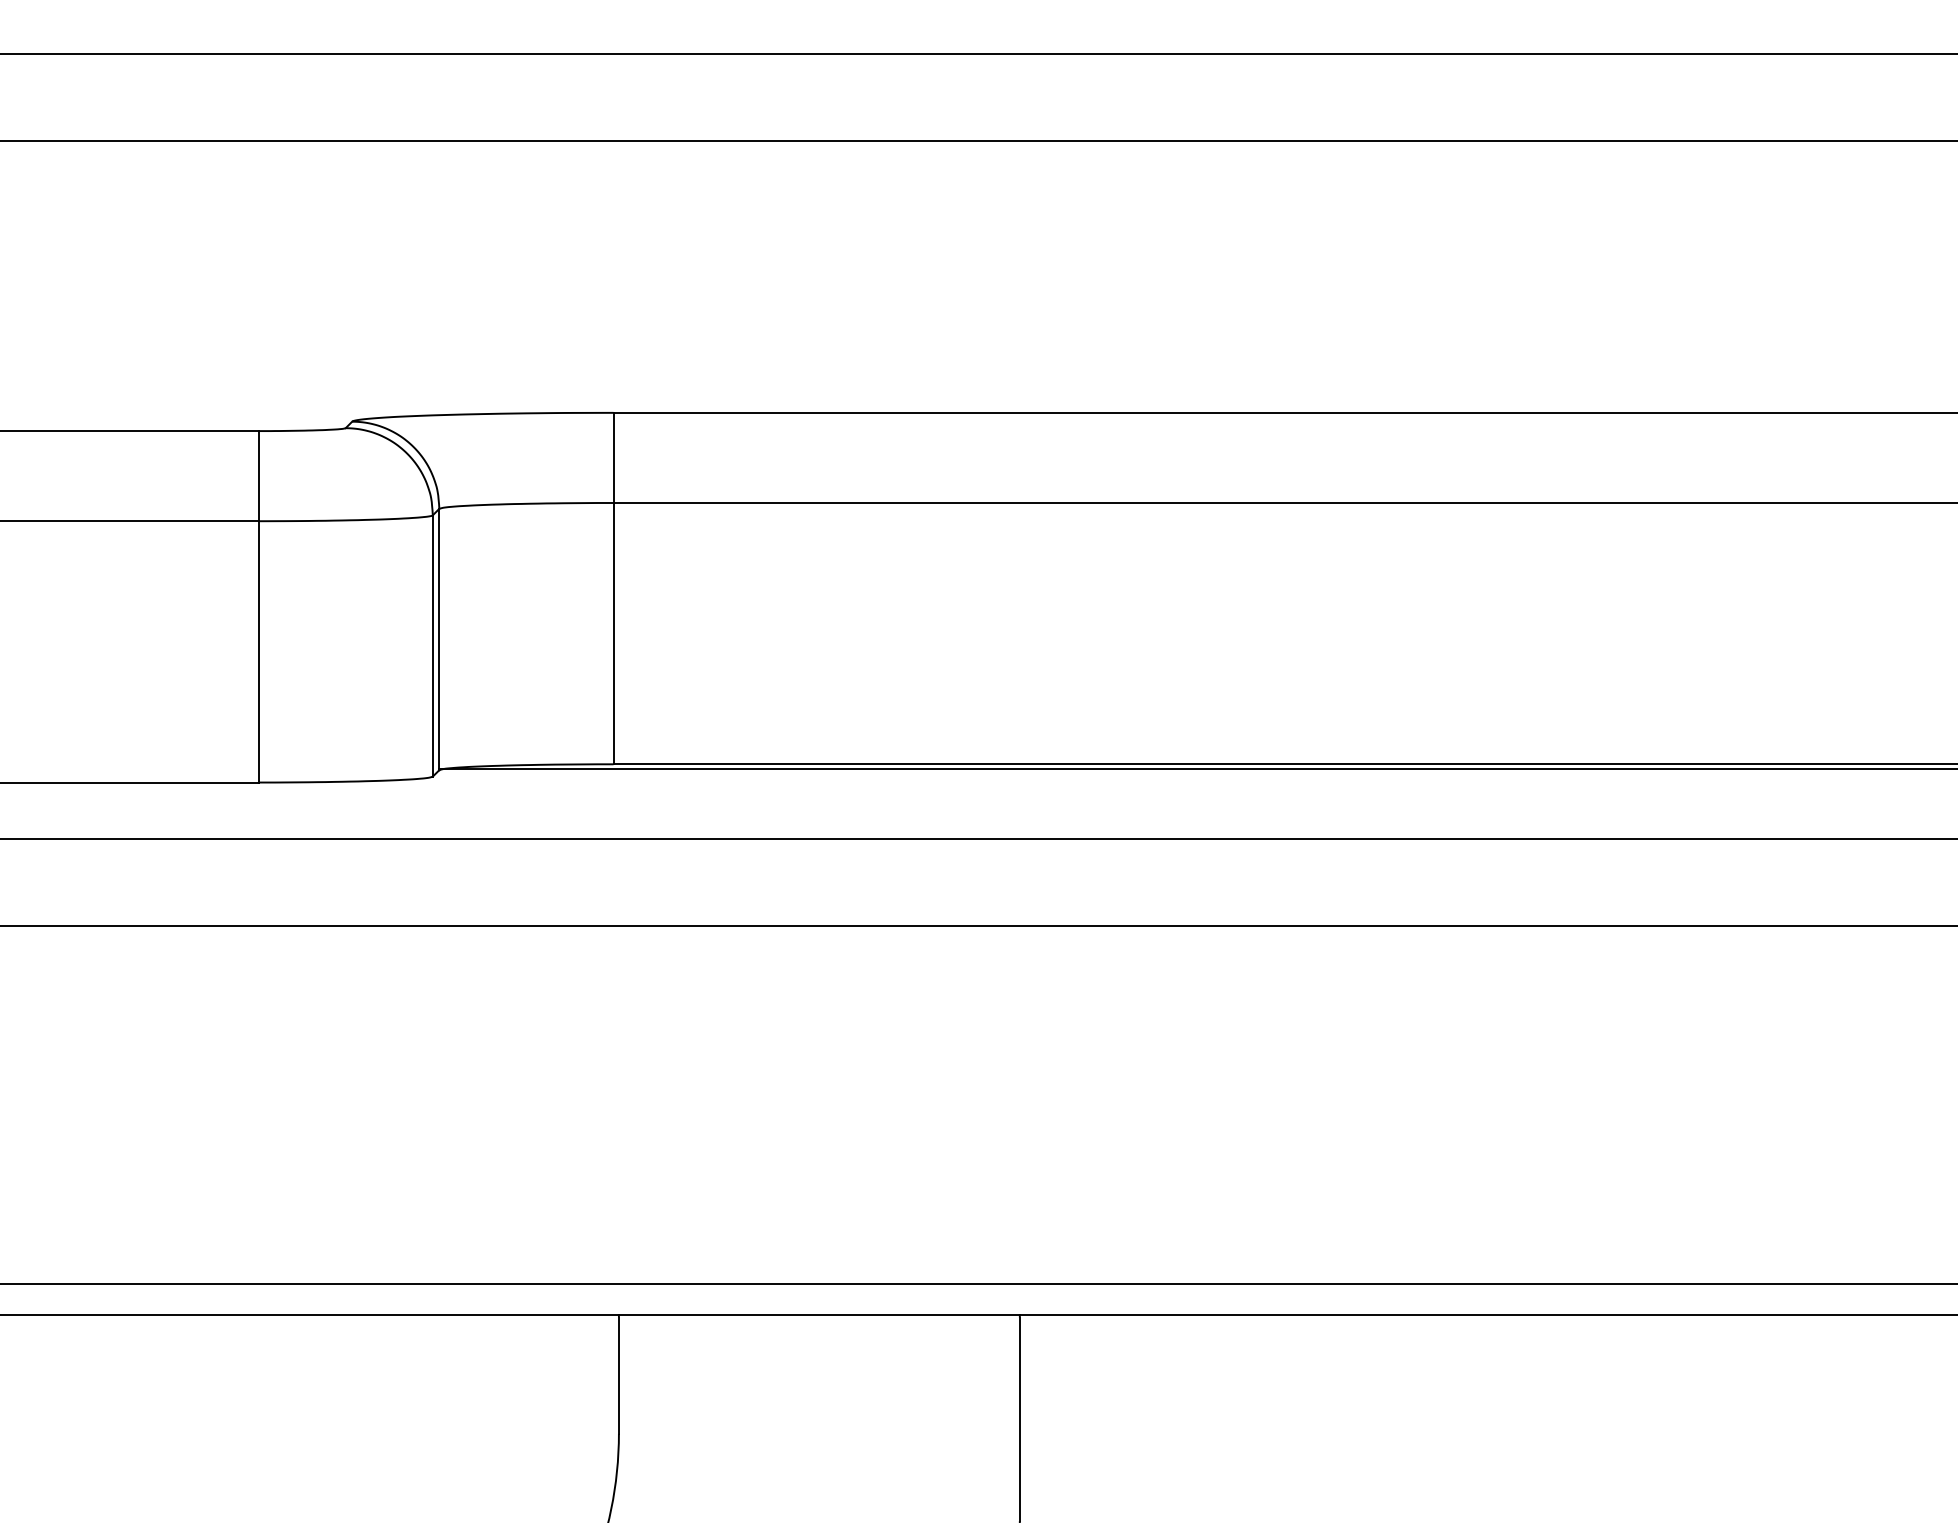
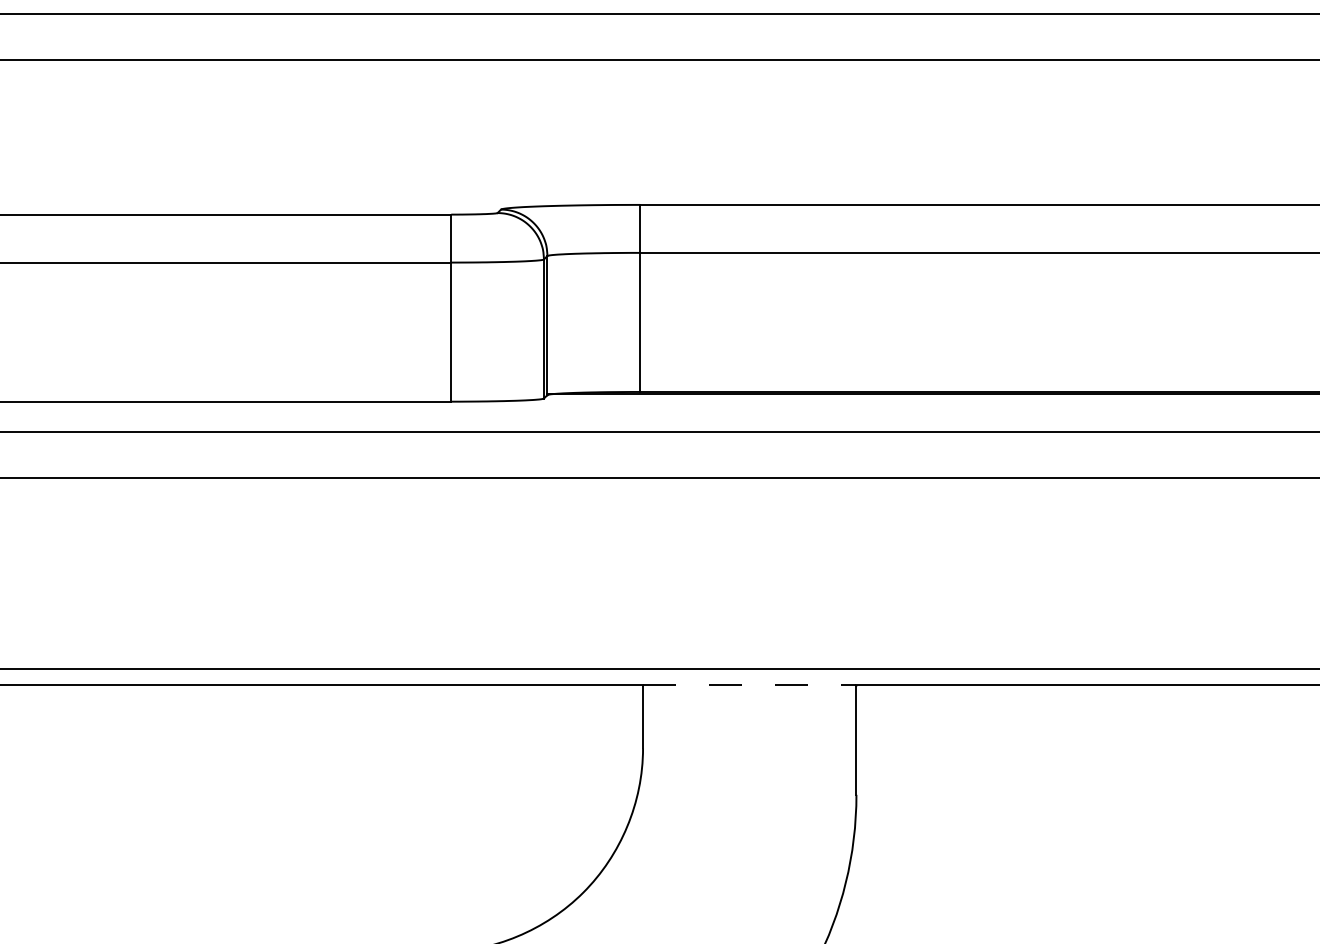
line: (818, 1313) -> (749, 684), solid -> dashed

